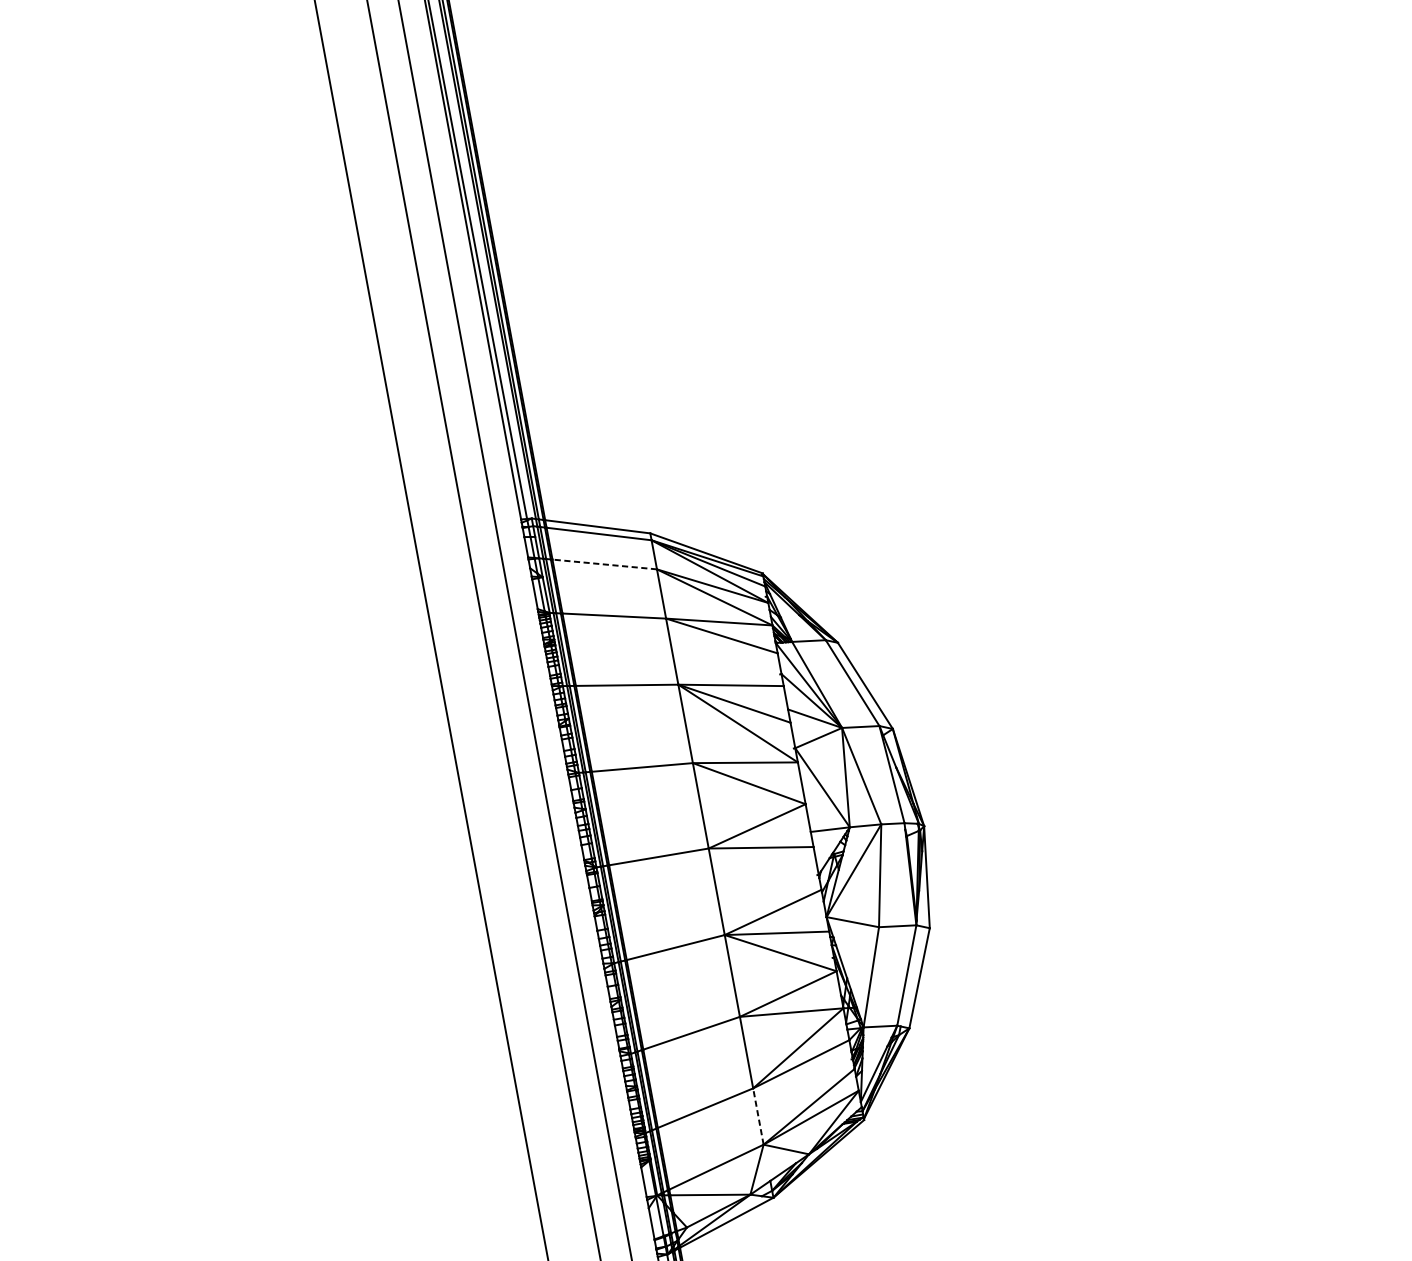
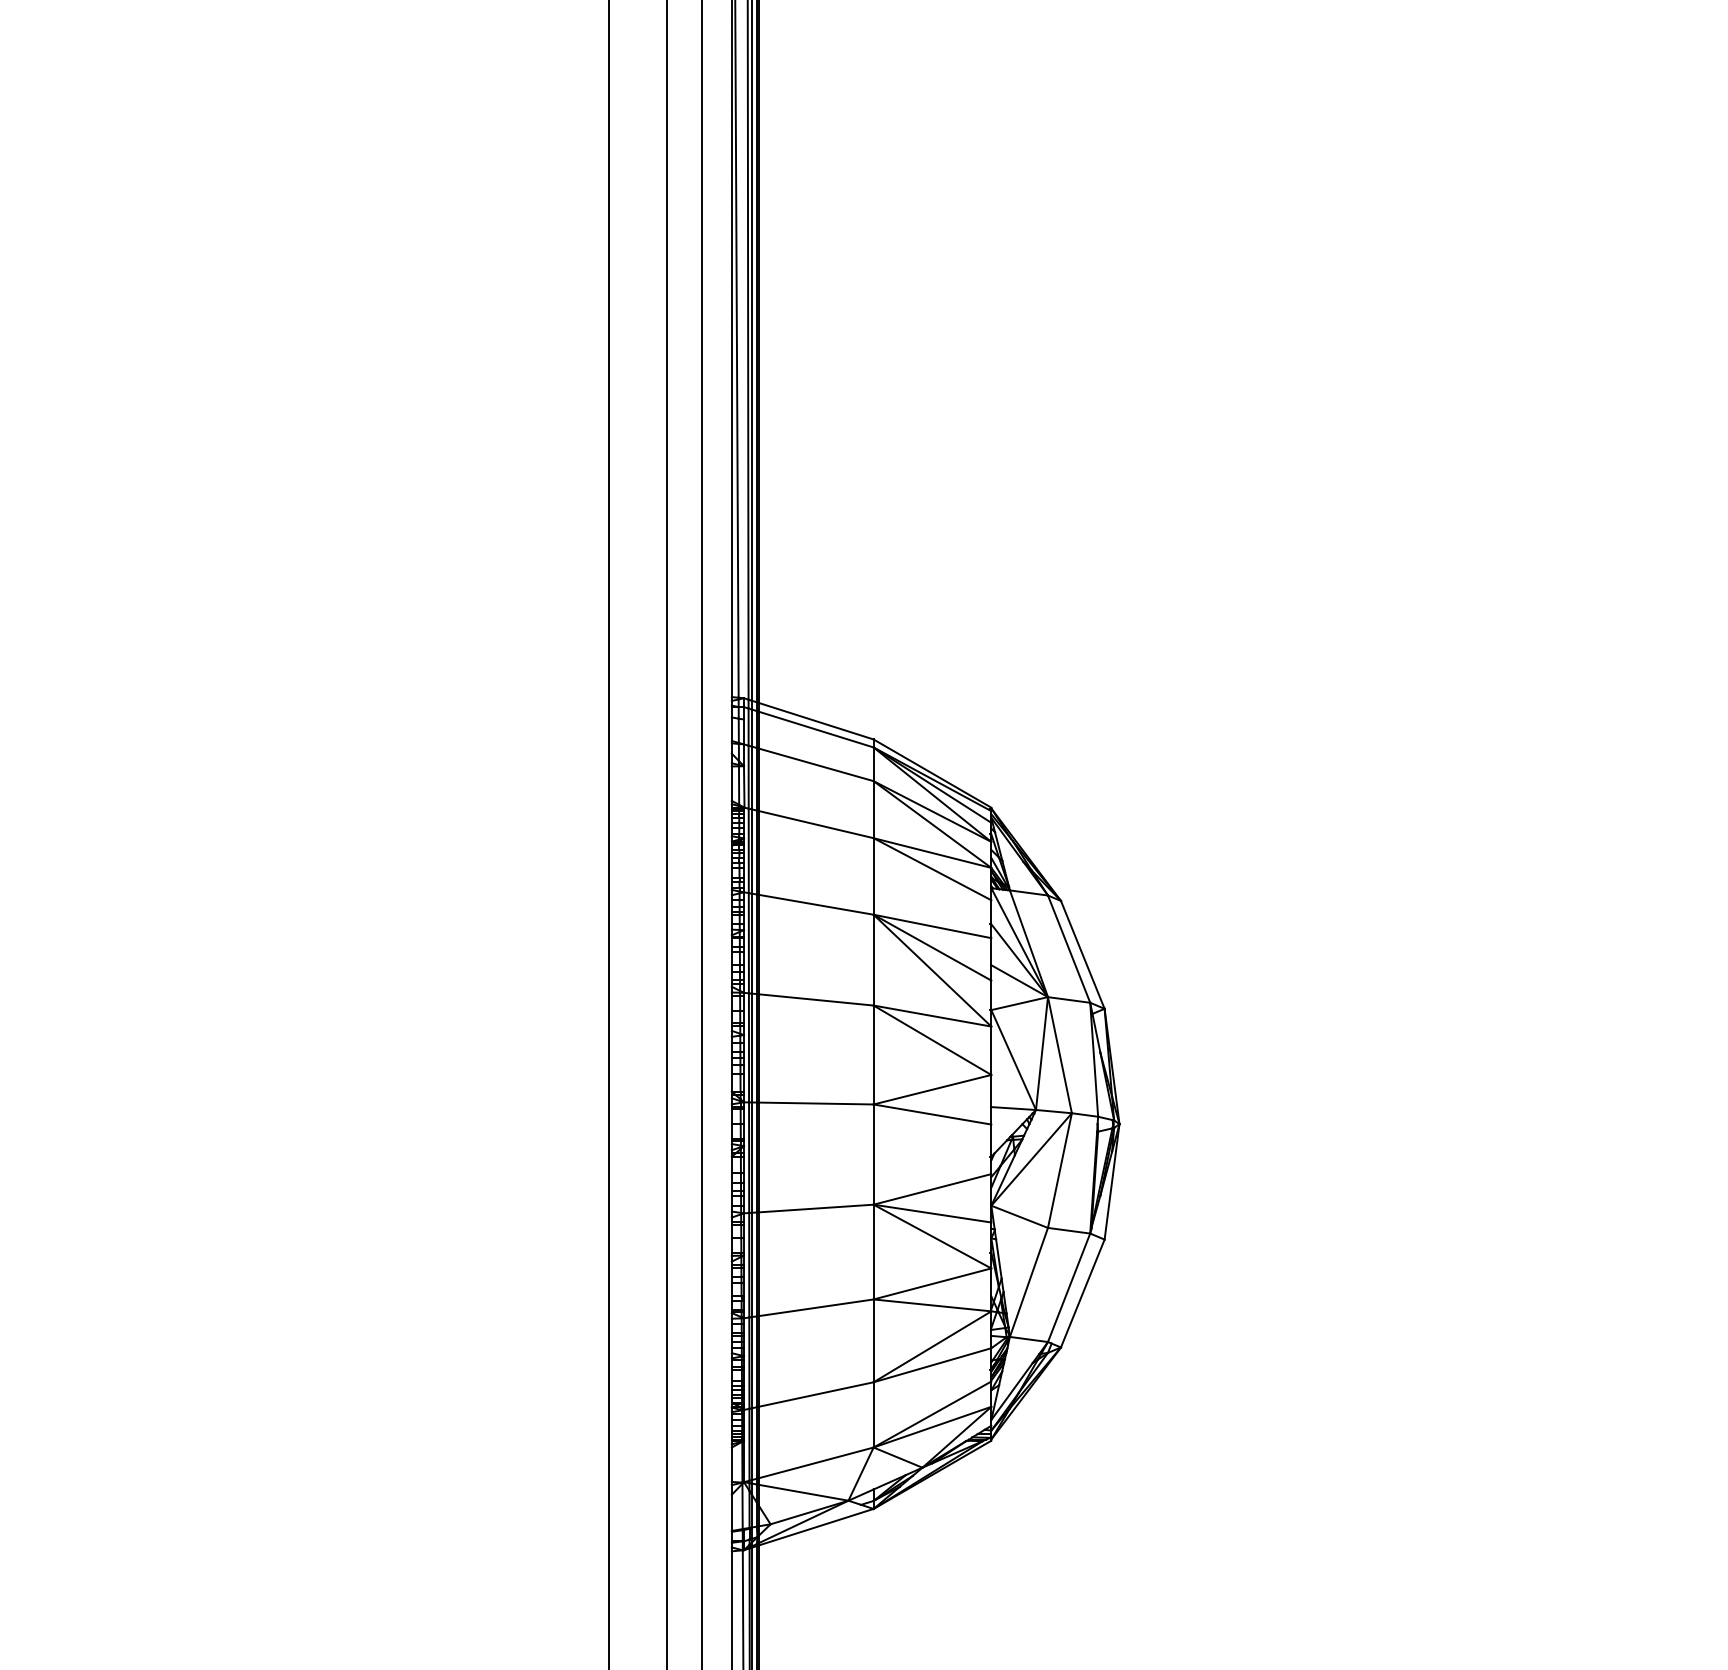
line: (605, 564) -> (816, 764), dashed -> solid
line: (758, 1116) -> (873, 1414), dashed -> solid

